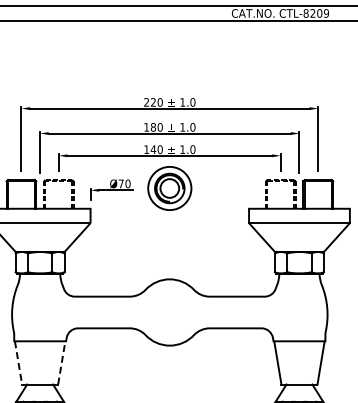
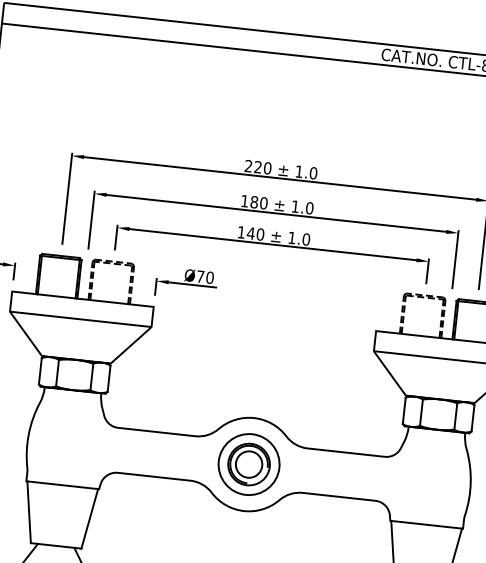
part: (169, 188) -> (248, 464), moved
line: (18, 362) -> (29, 511), dashed -> solid
line: (61, 362) -> (89, 518), dashed -> solid

